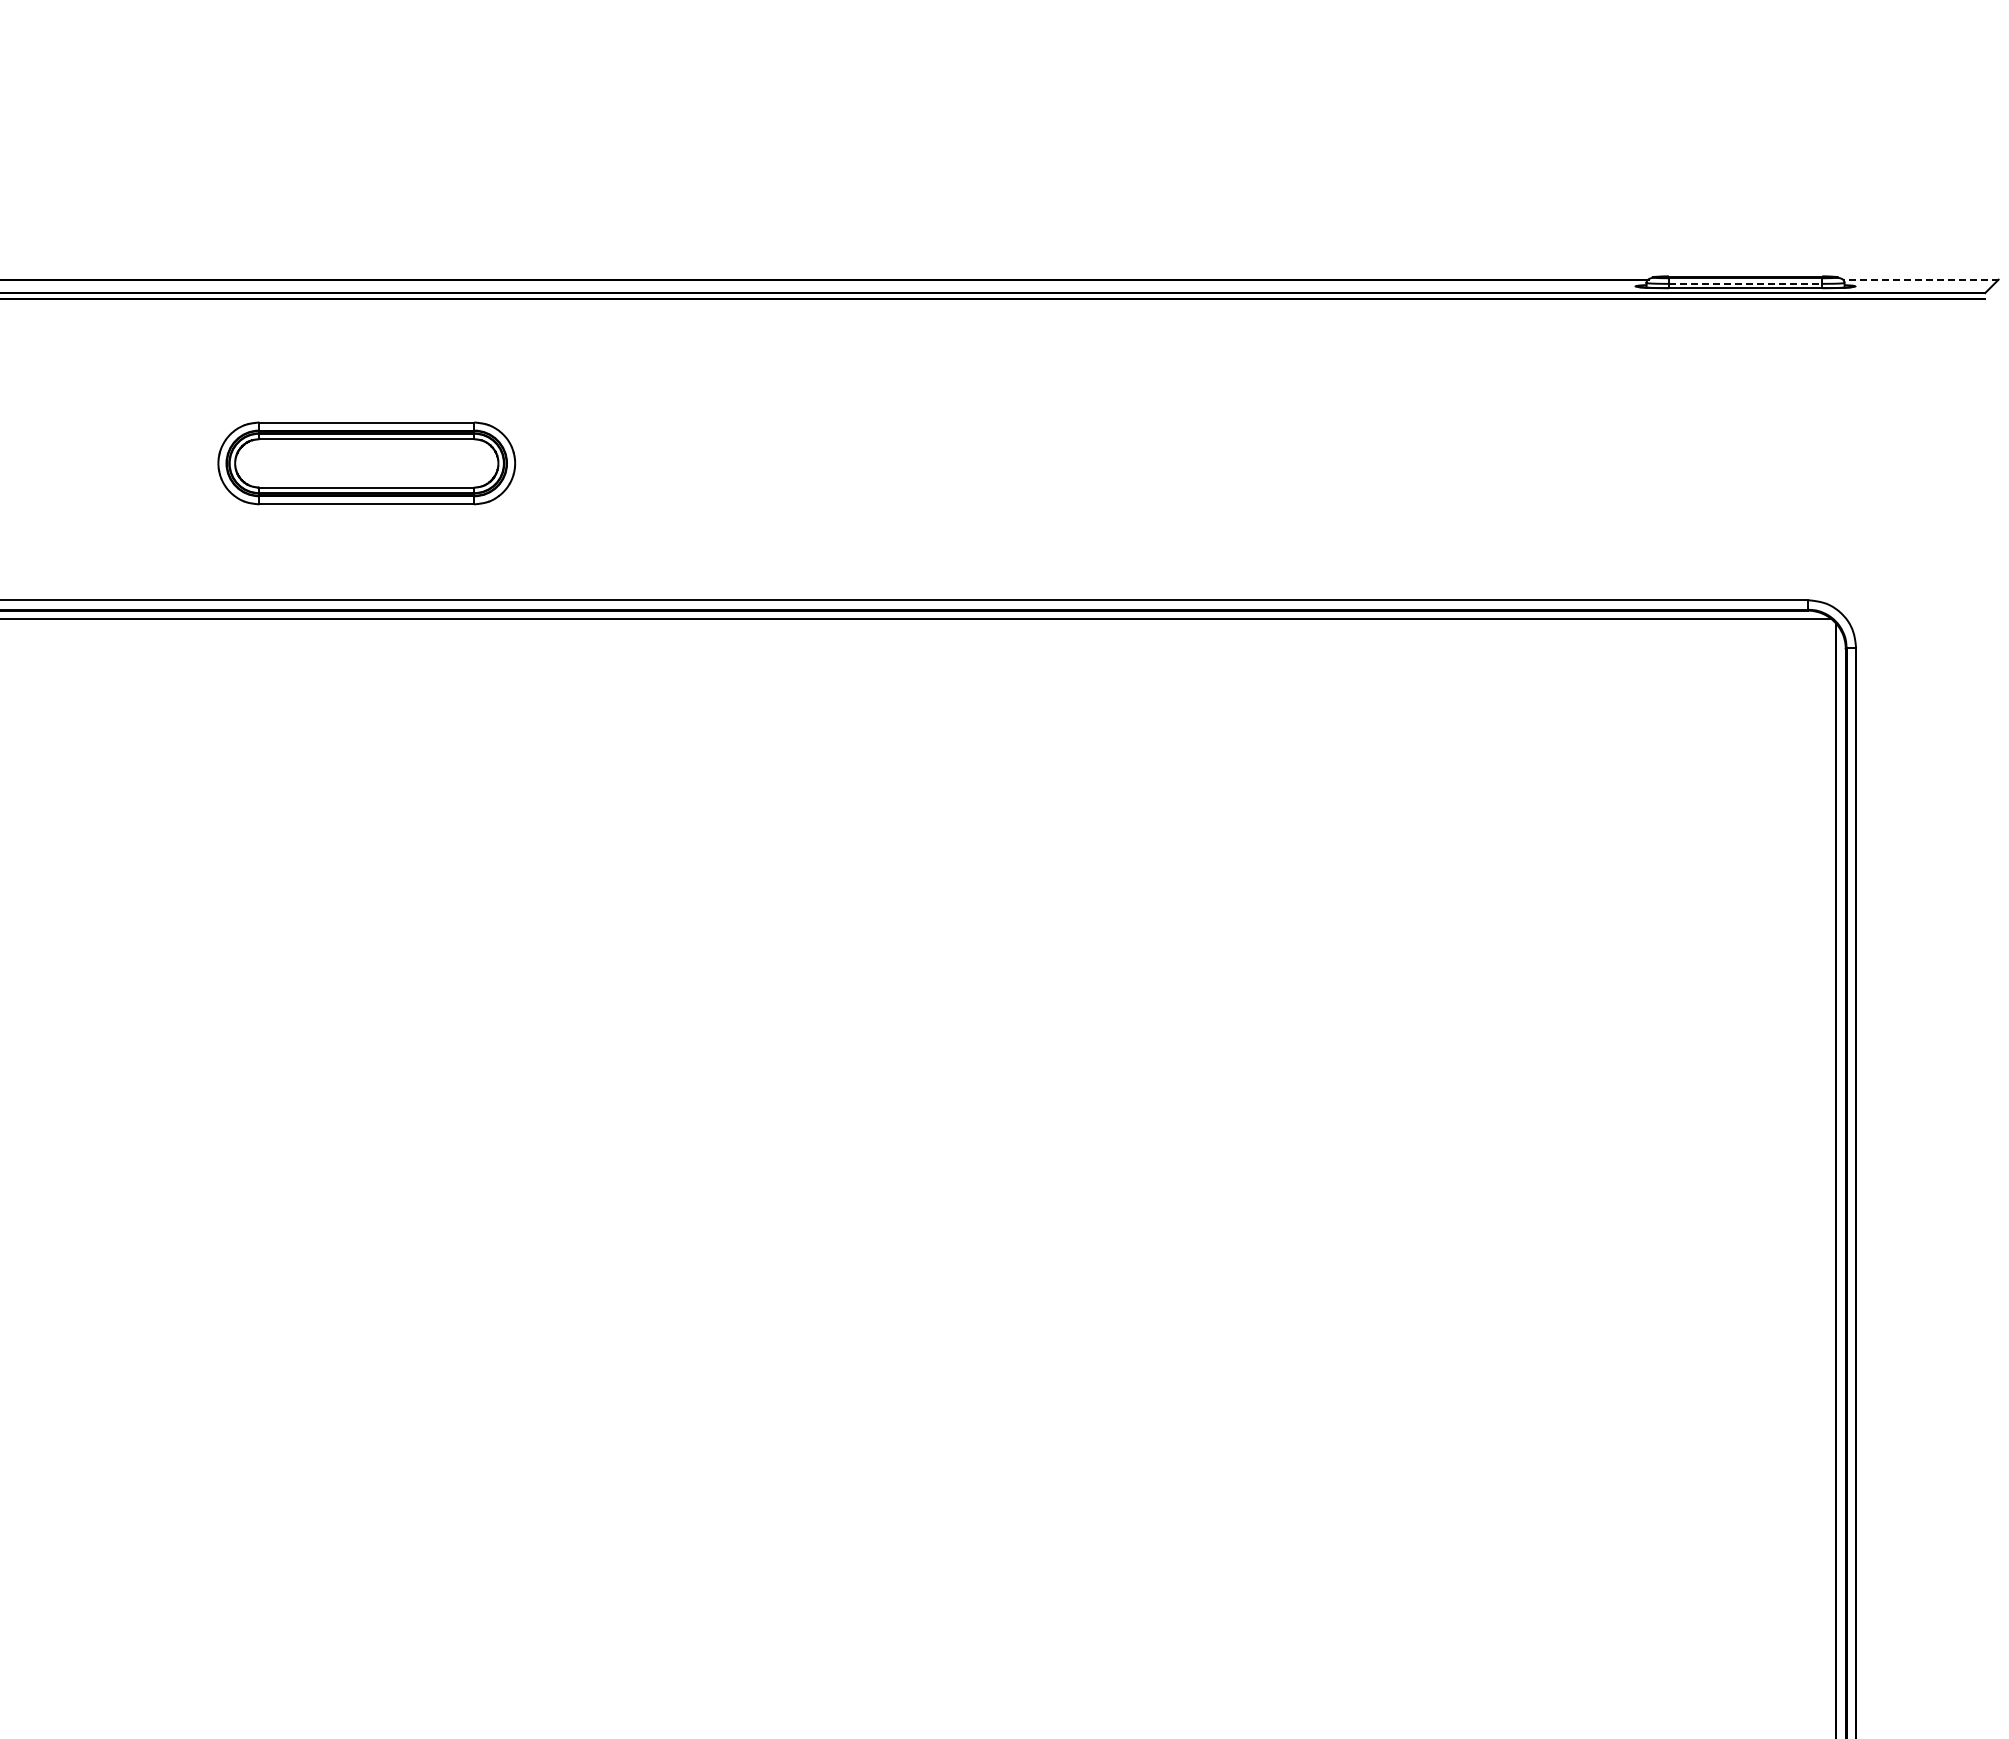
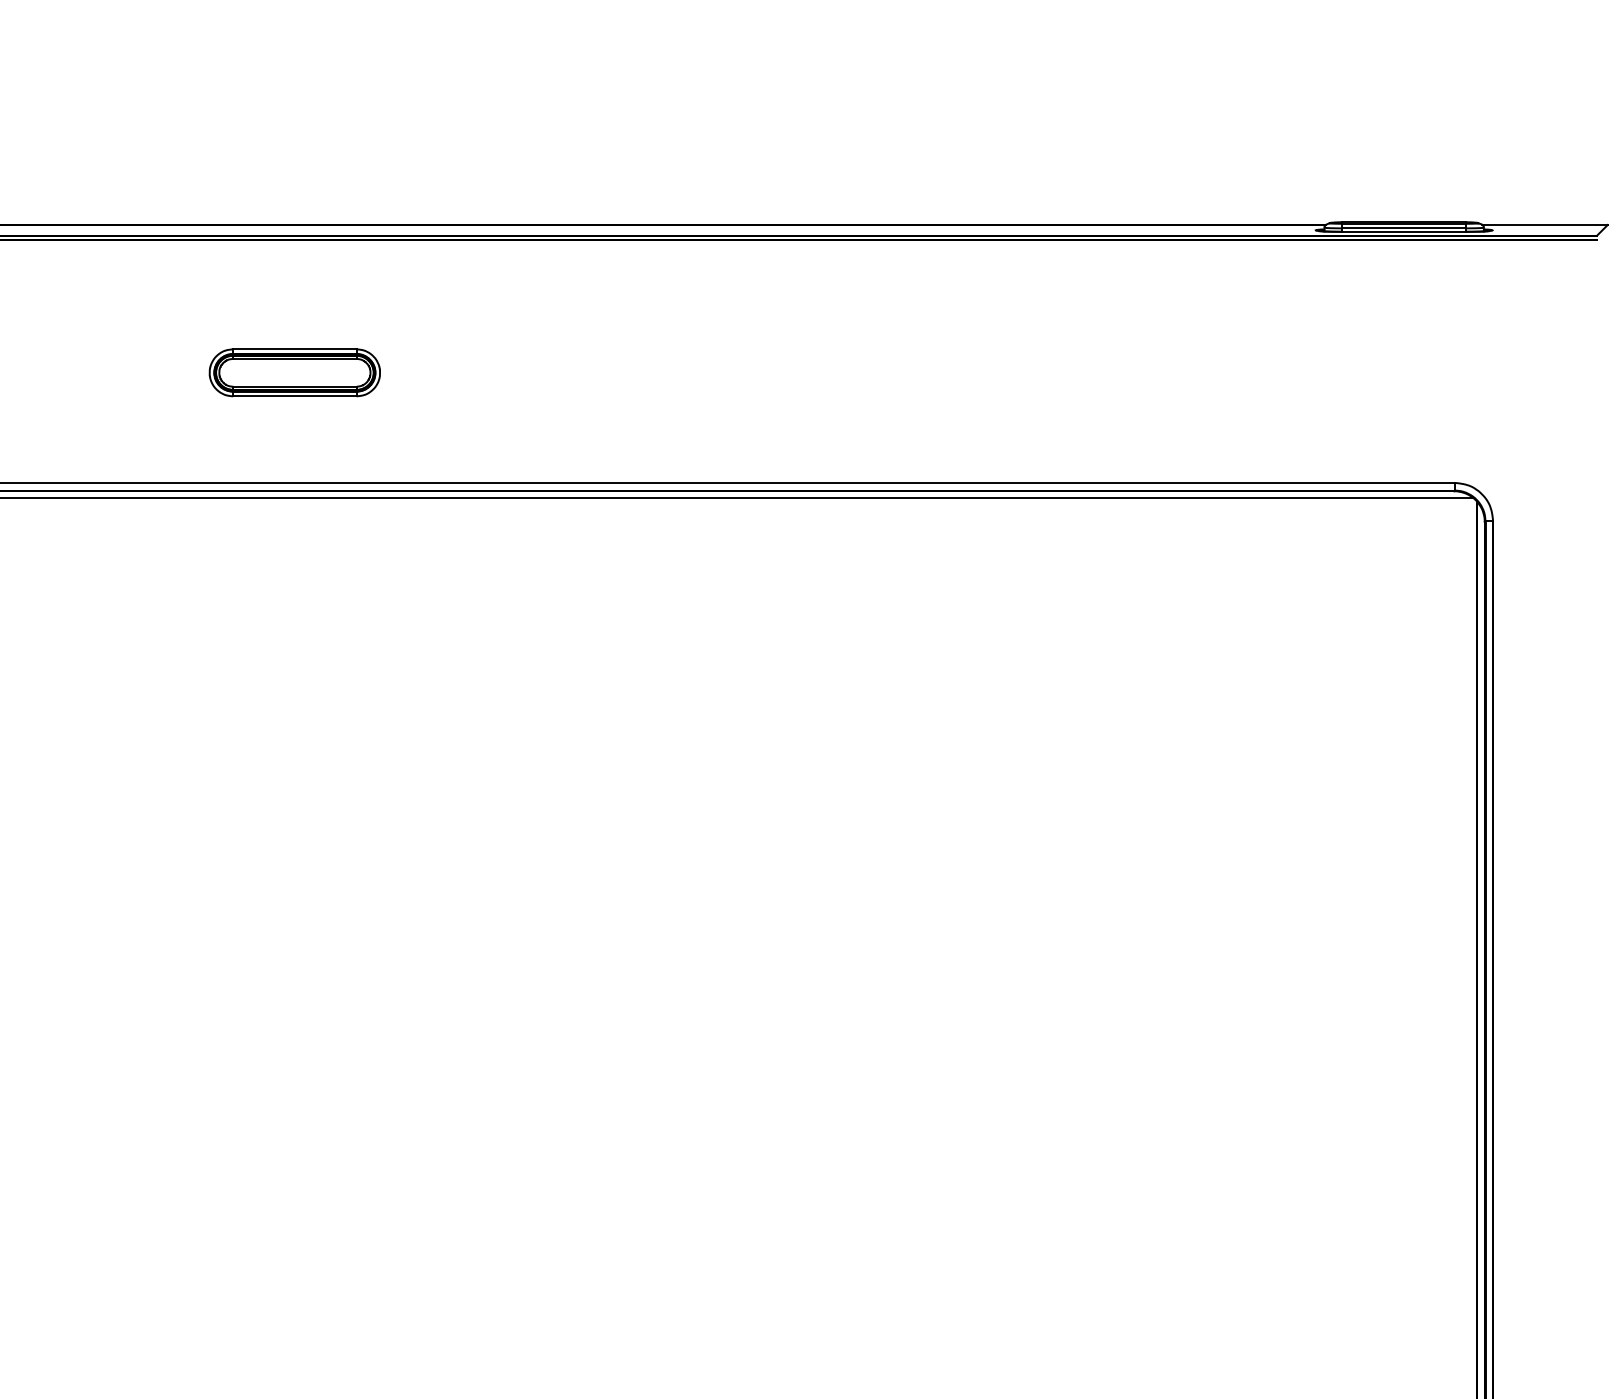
line: (1920, 279) -> (1544, 224), dashed -> solid
line: (1745, 283) -> (1404, 228), dashed -> solid
part: (366, 463) -> (294, 372), size x0.71

